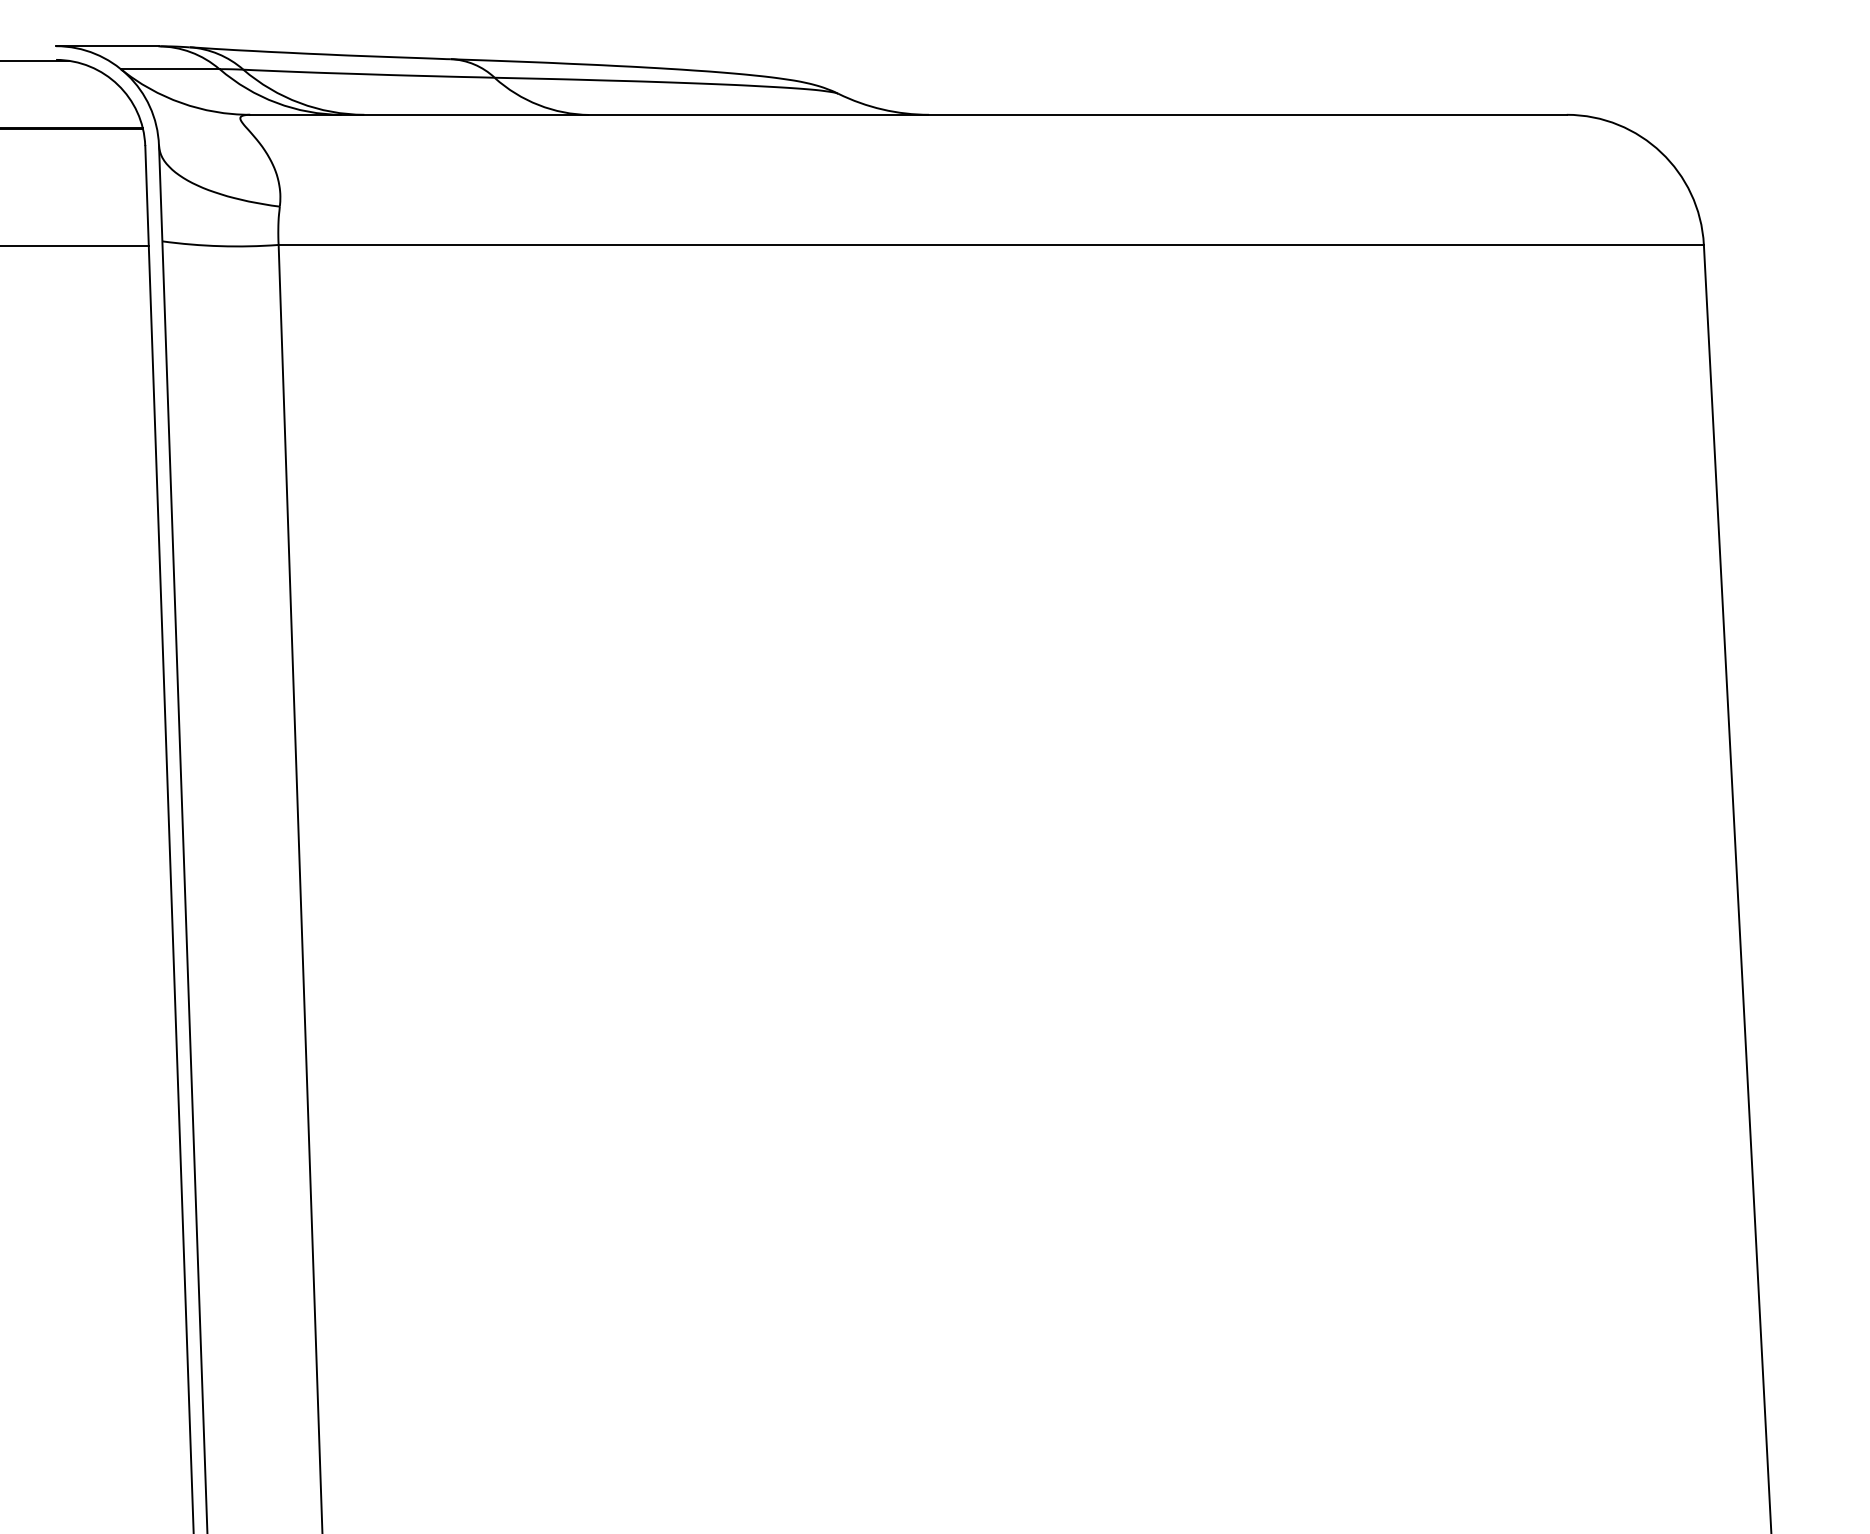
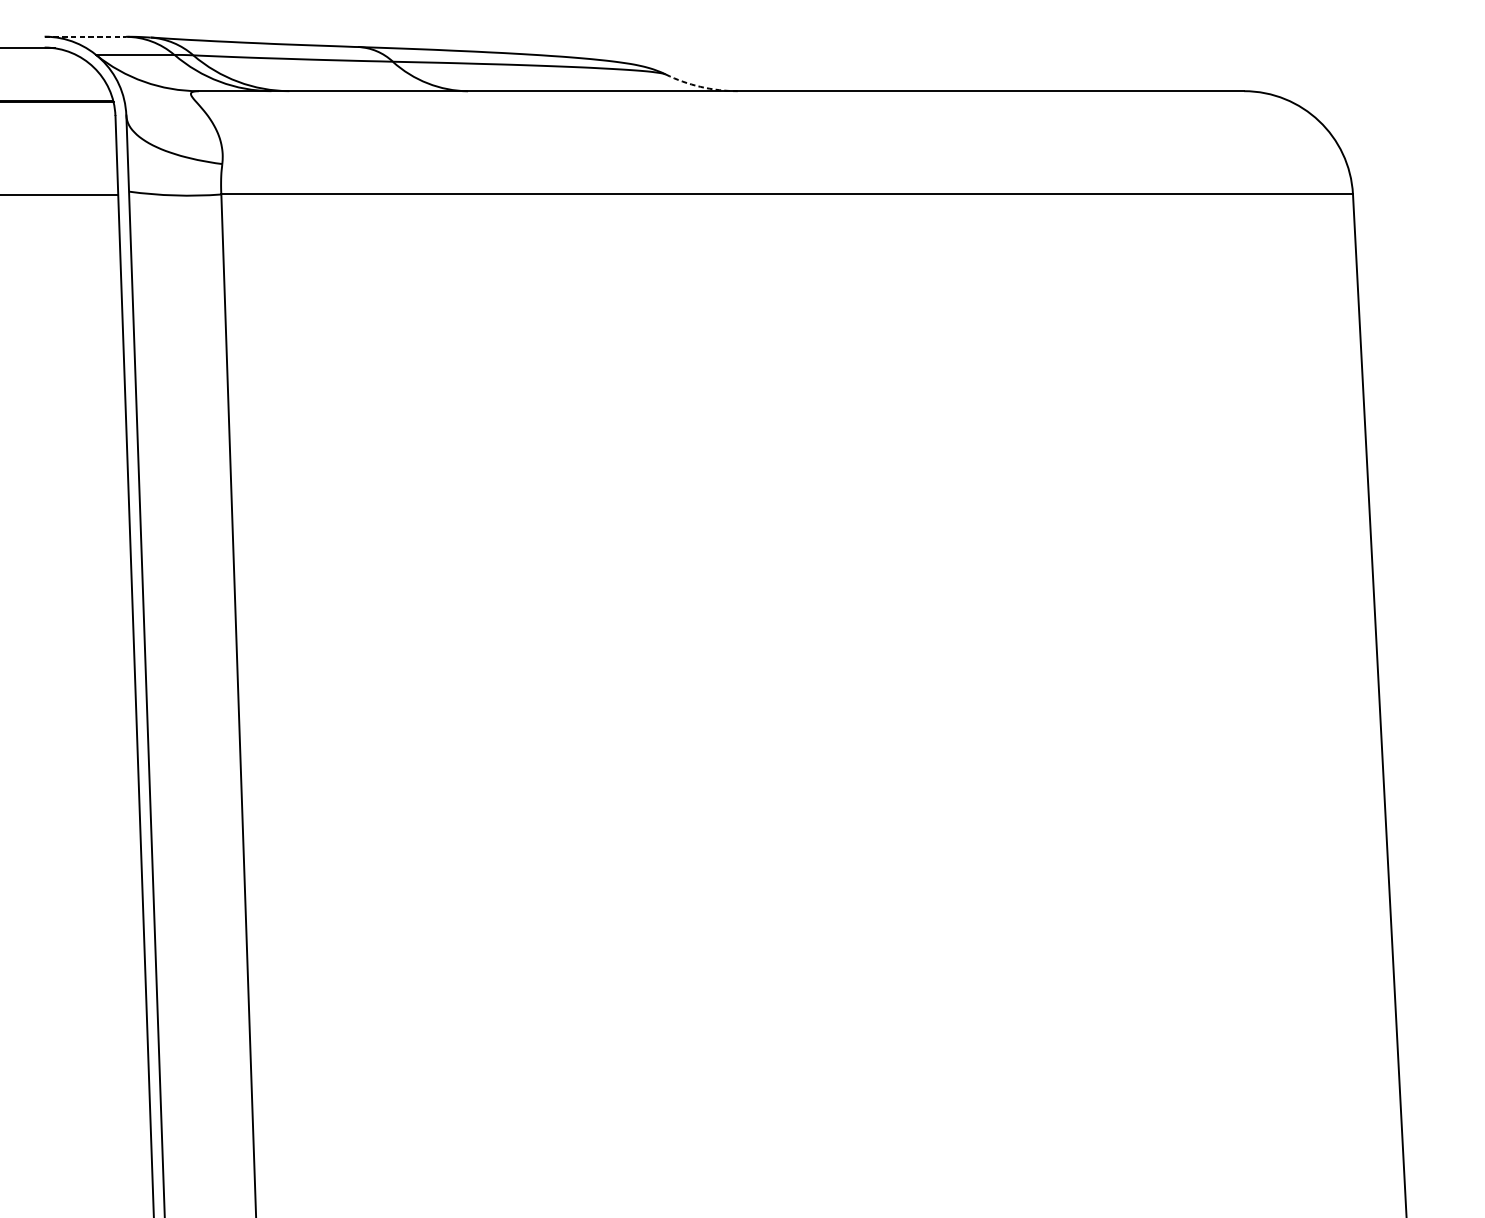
line: (107, 46) -> (85, 36), solid -> dashed
arc: (882, 109) -> (700, 86), solid -> dashed

